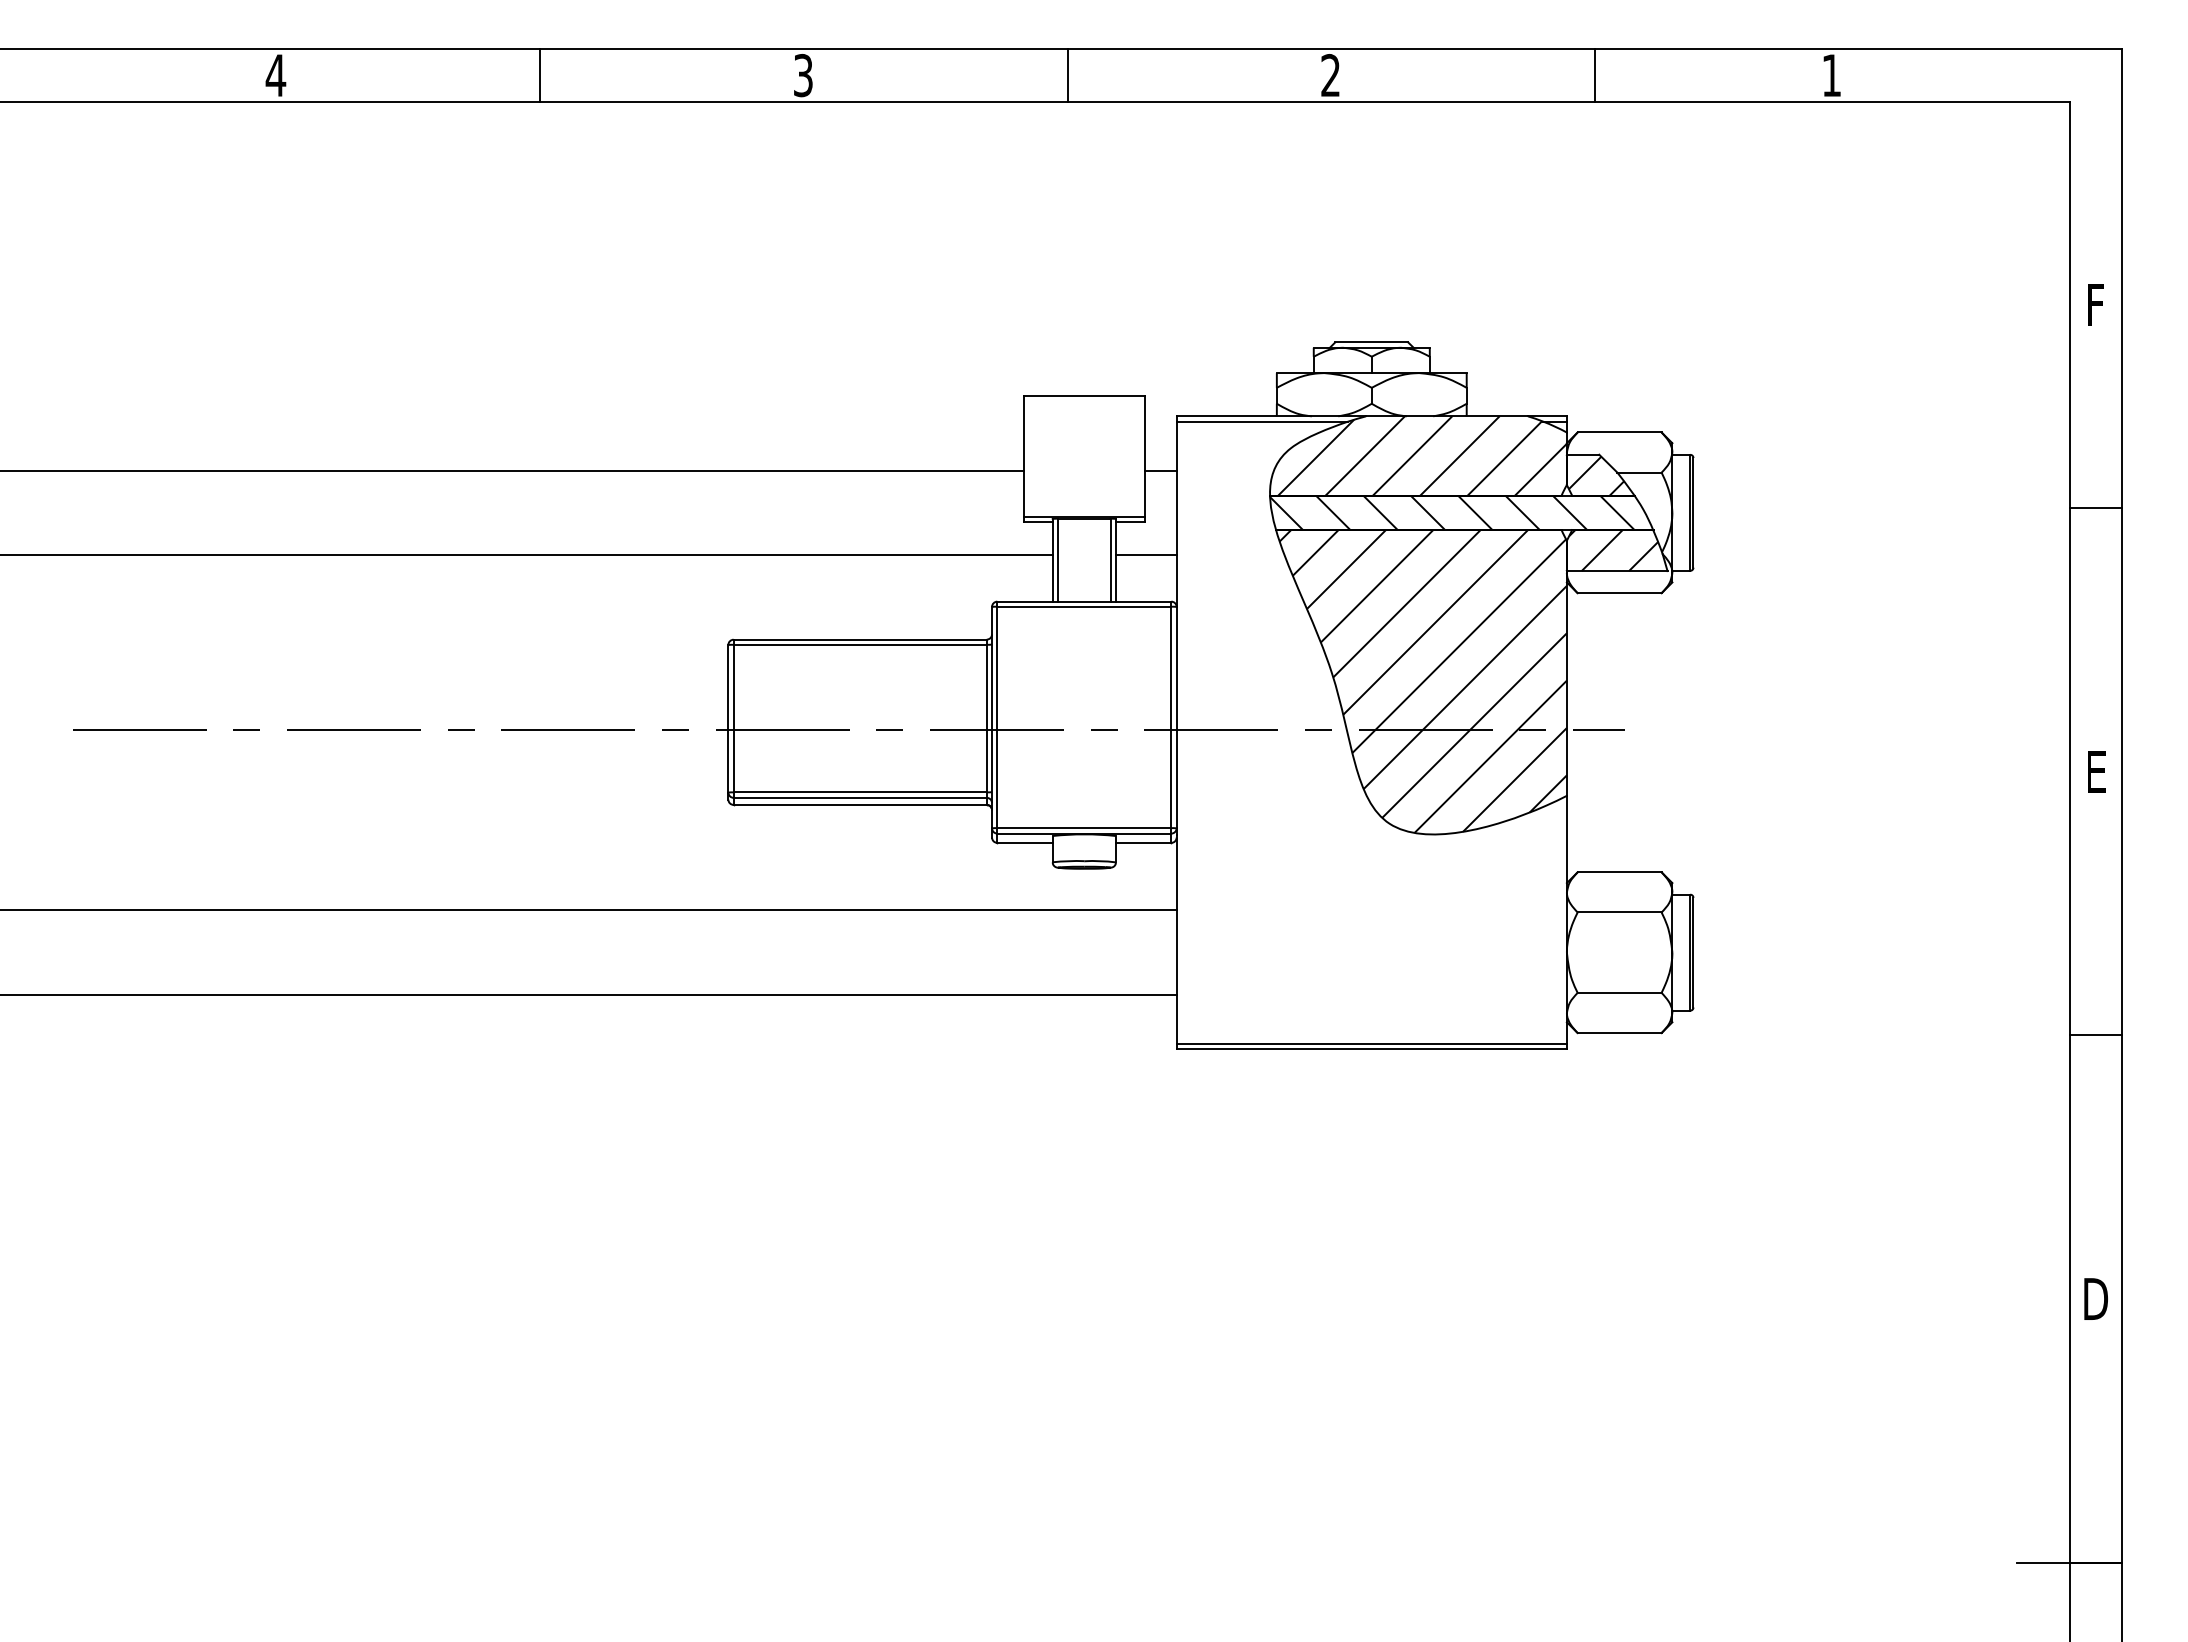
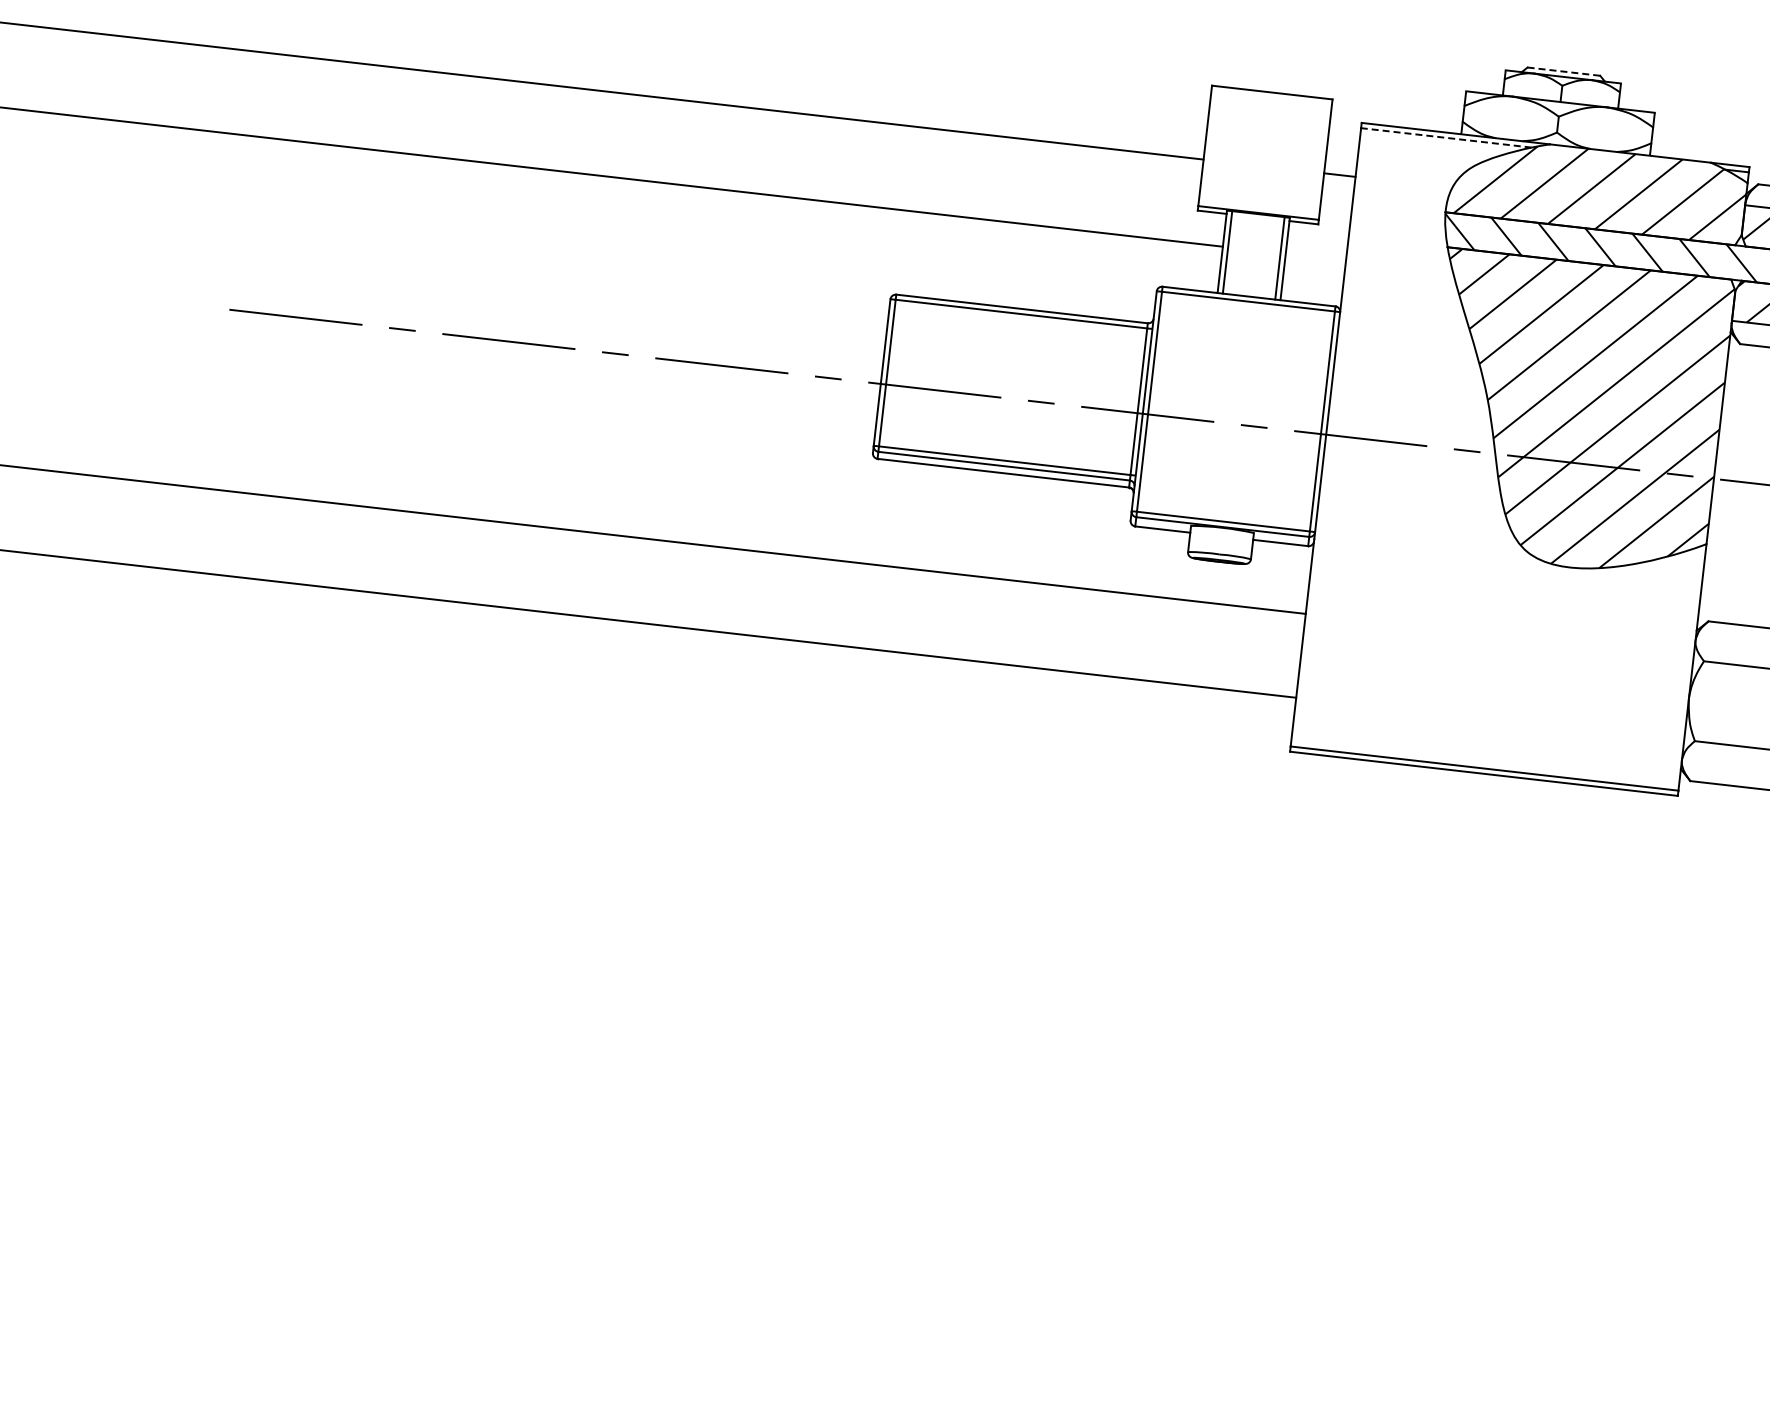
line: (1371, 342) -> (1563, 71), solid -> dashed
line: (1262, 421) -> (1446, 137), solid -> dashed
line: (1146, 555) -> (1316, 257), removed

